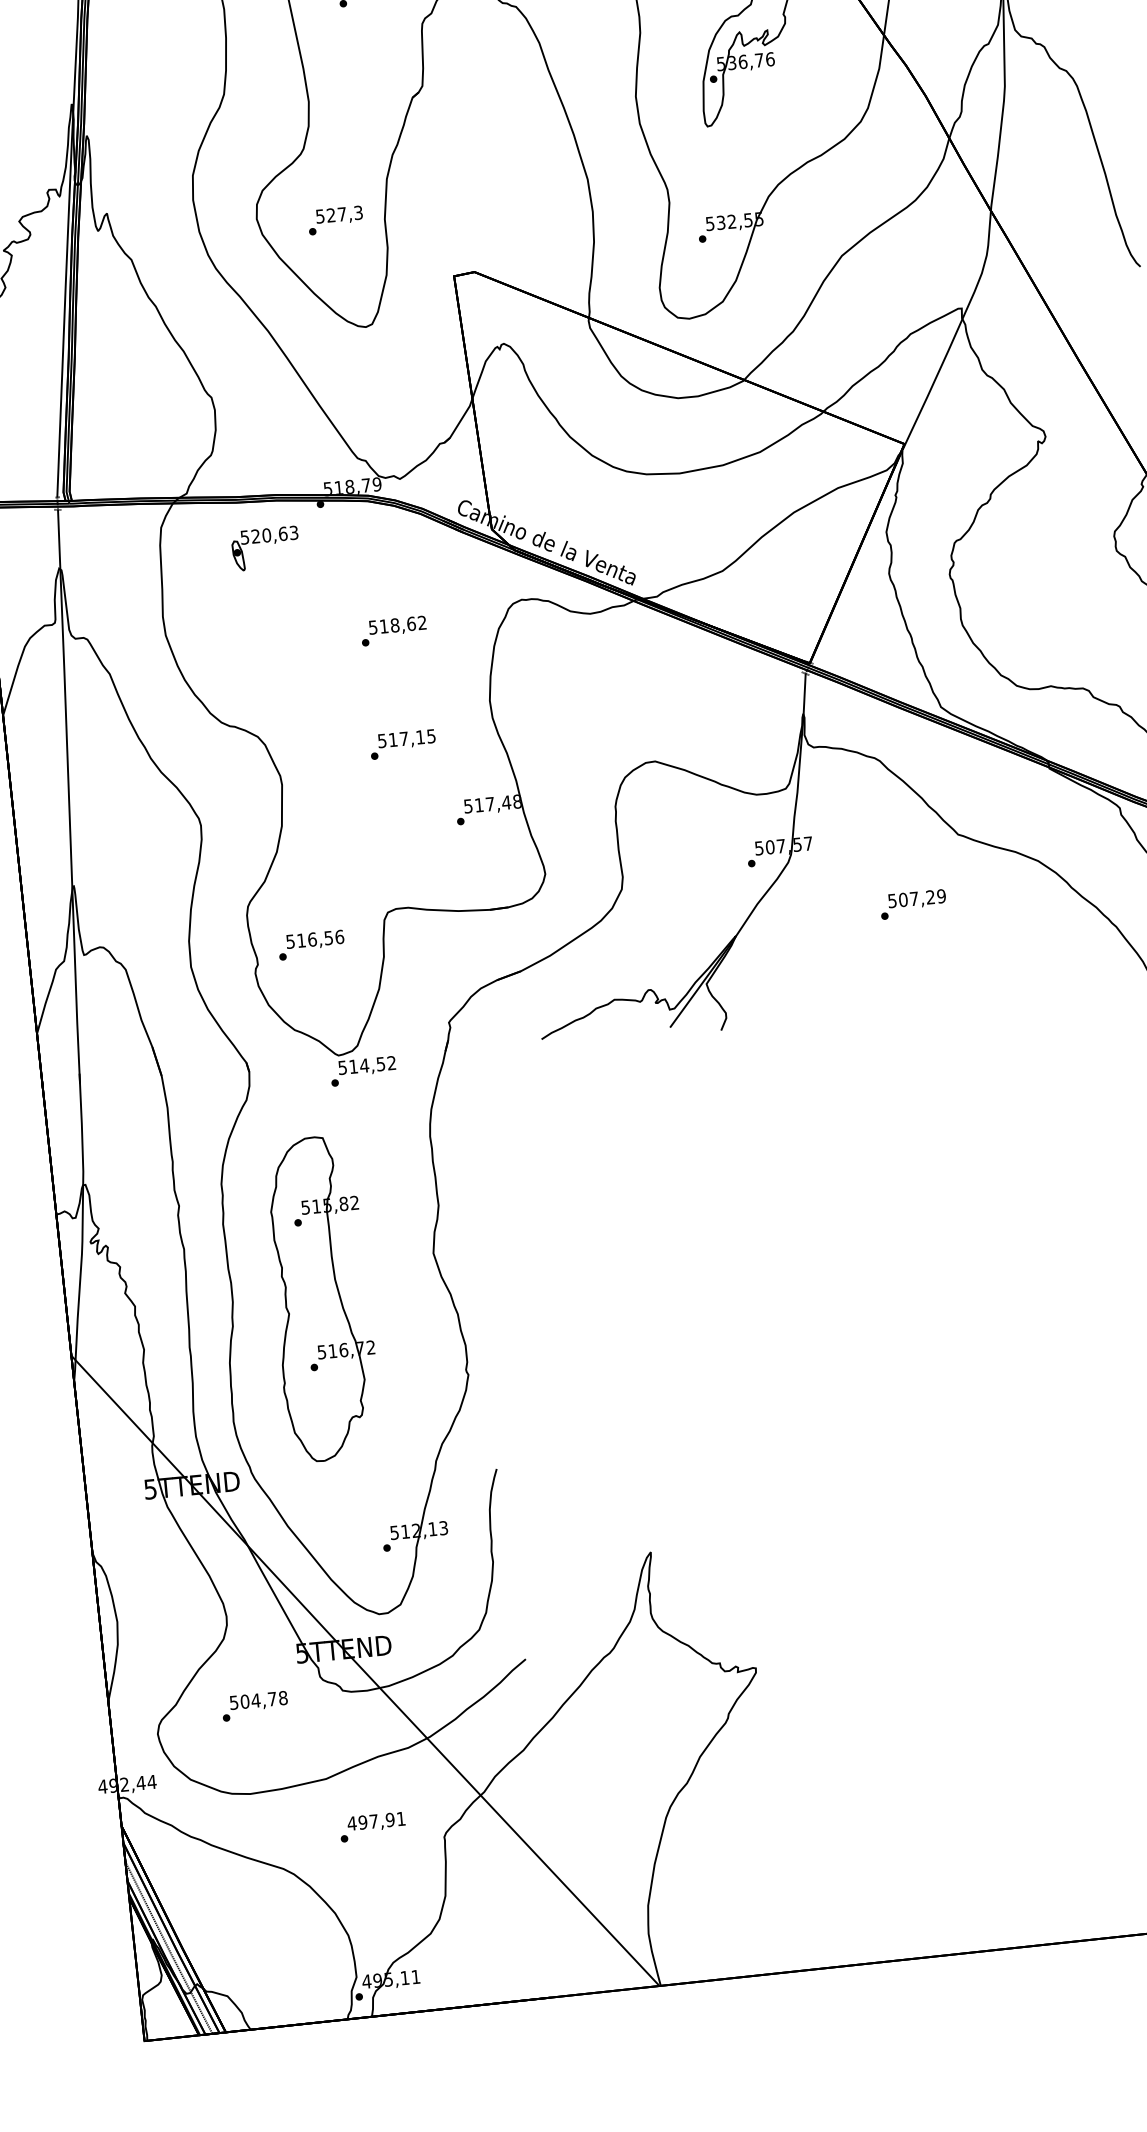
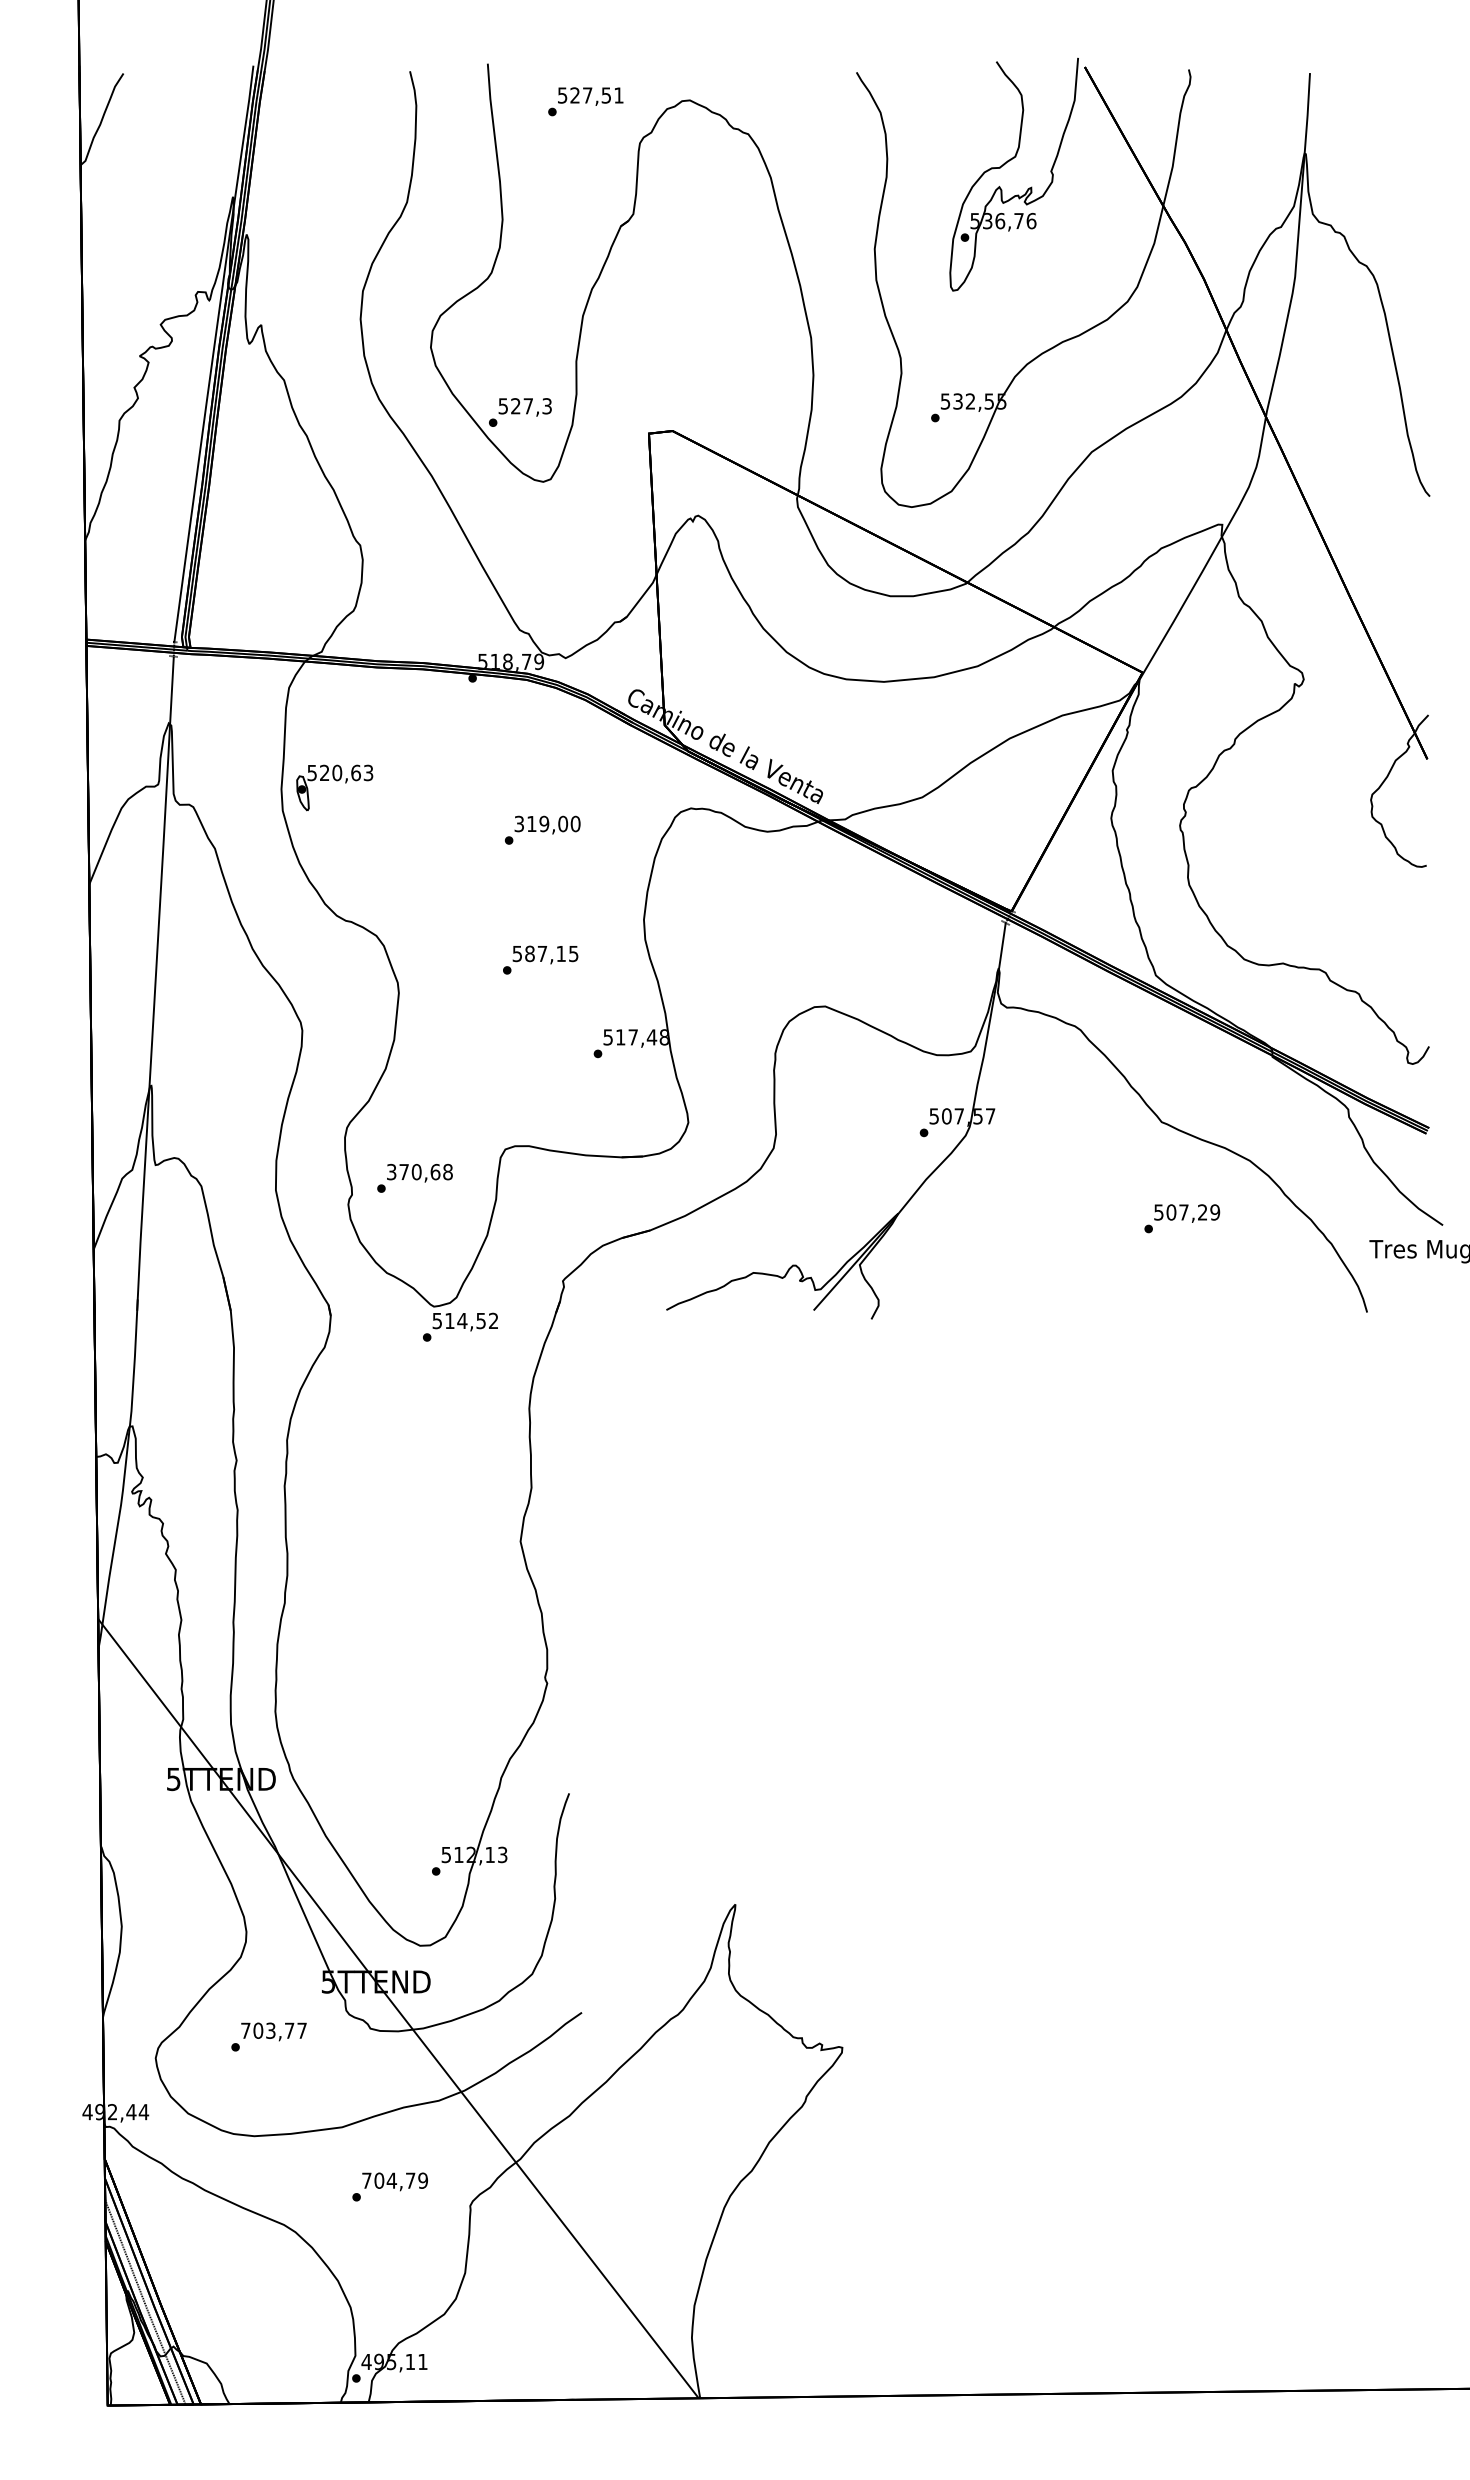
text: (335, 220) -> (520, 412), moved
part: (266, 542) -> (336, 781), moved
text: (397, 624) -> (547, 823), 518,62 -> 319,00
text: (392, 739) -> (529, 953), 517,15 -> 587,15
text: (913, 904) -> (1182, 1218), moved
text: (314, 938) -> (419, 1171), 516,56 -> 370,68
part: (322, 1298) -> (389, 1581), removed
text: (258, 1700) -> (273, 2030), 504,78 -> 703,77
text: (376, 1821) -> (394, 2180), 497,91 -> 704,79

